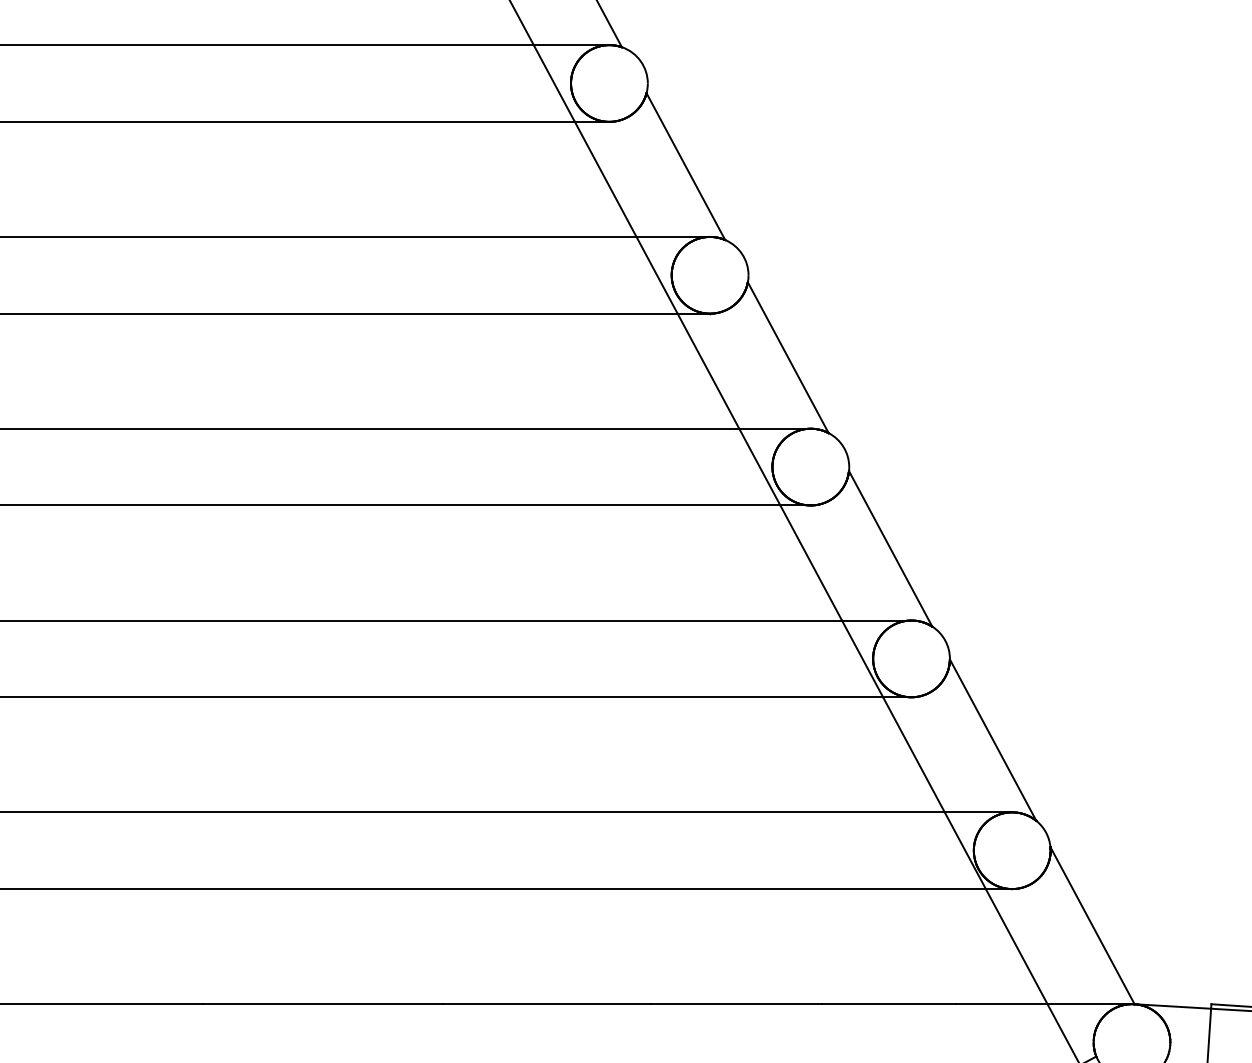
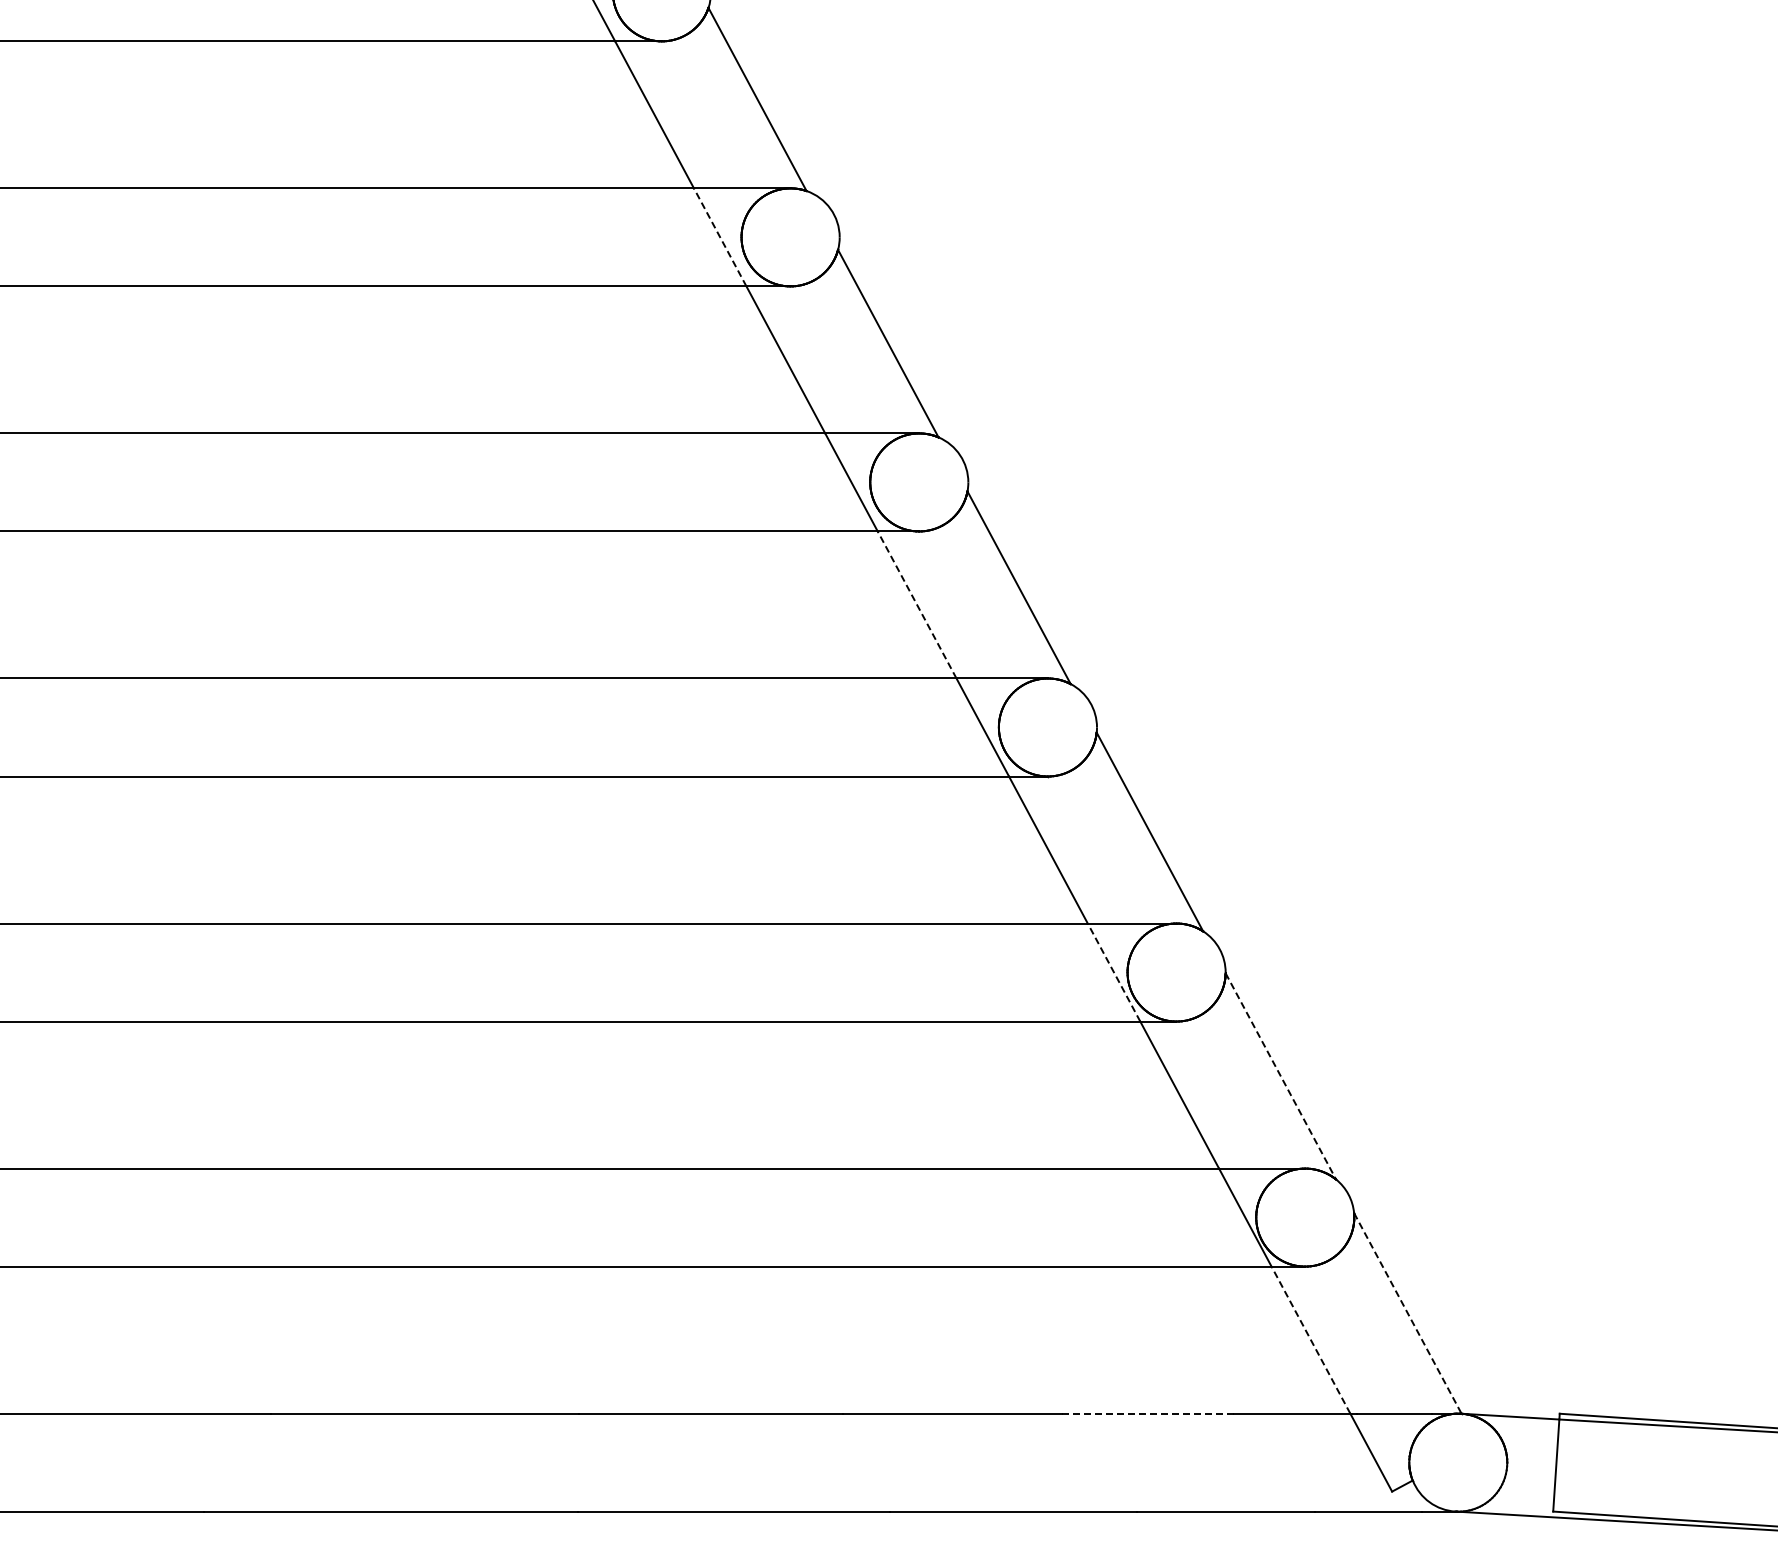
line: (554, 83) -> (720, 237), solid -> dashed
line: (707, 370) -> (916, 604), solid -> dashed
line: (862, 658) -> (1114, 972), solid -> dashed
line: (992, 740) -> (1280, 1076), solid -> dashed
line: (1092, 925) -> (1407, 1313), solid -> dashed
line: (1016, 946) -> (1310, 1339), solid -> dashed
line: (889, 1004) -> (1148, 1413), solid -> dashed

